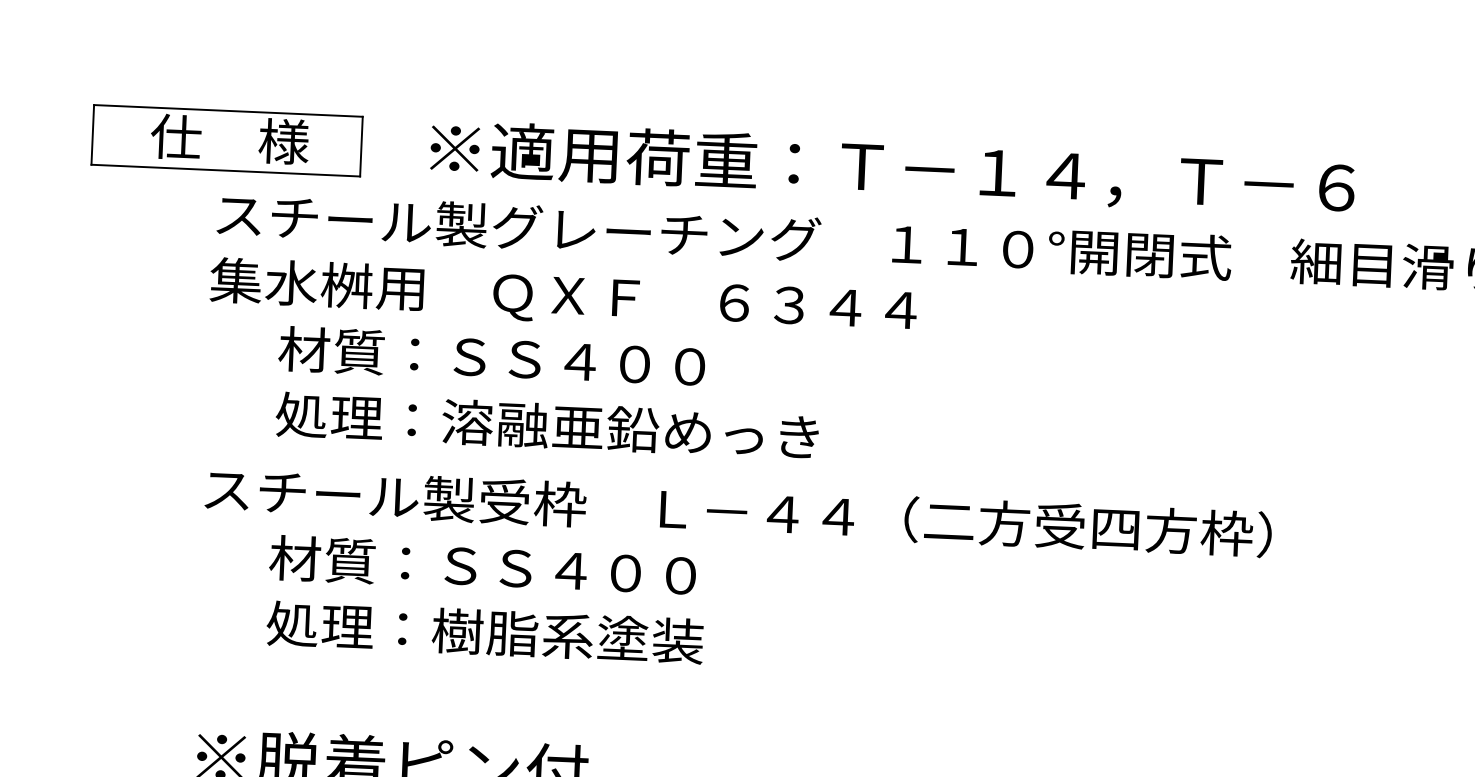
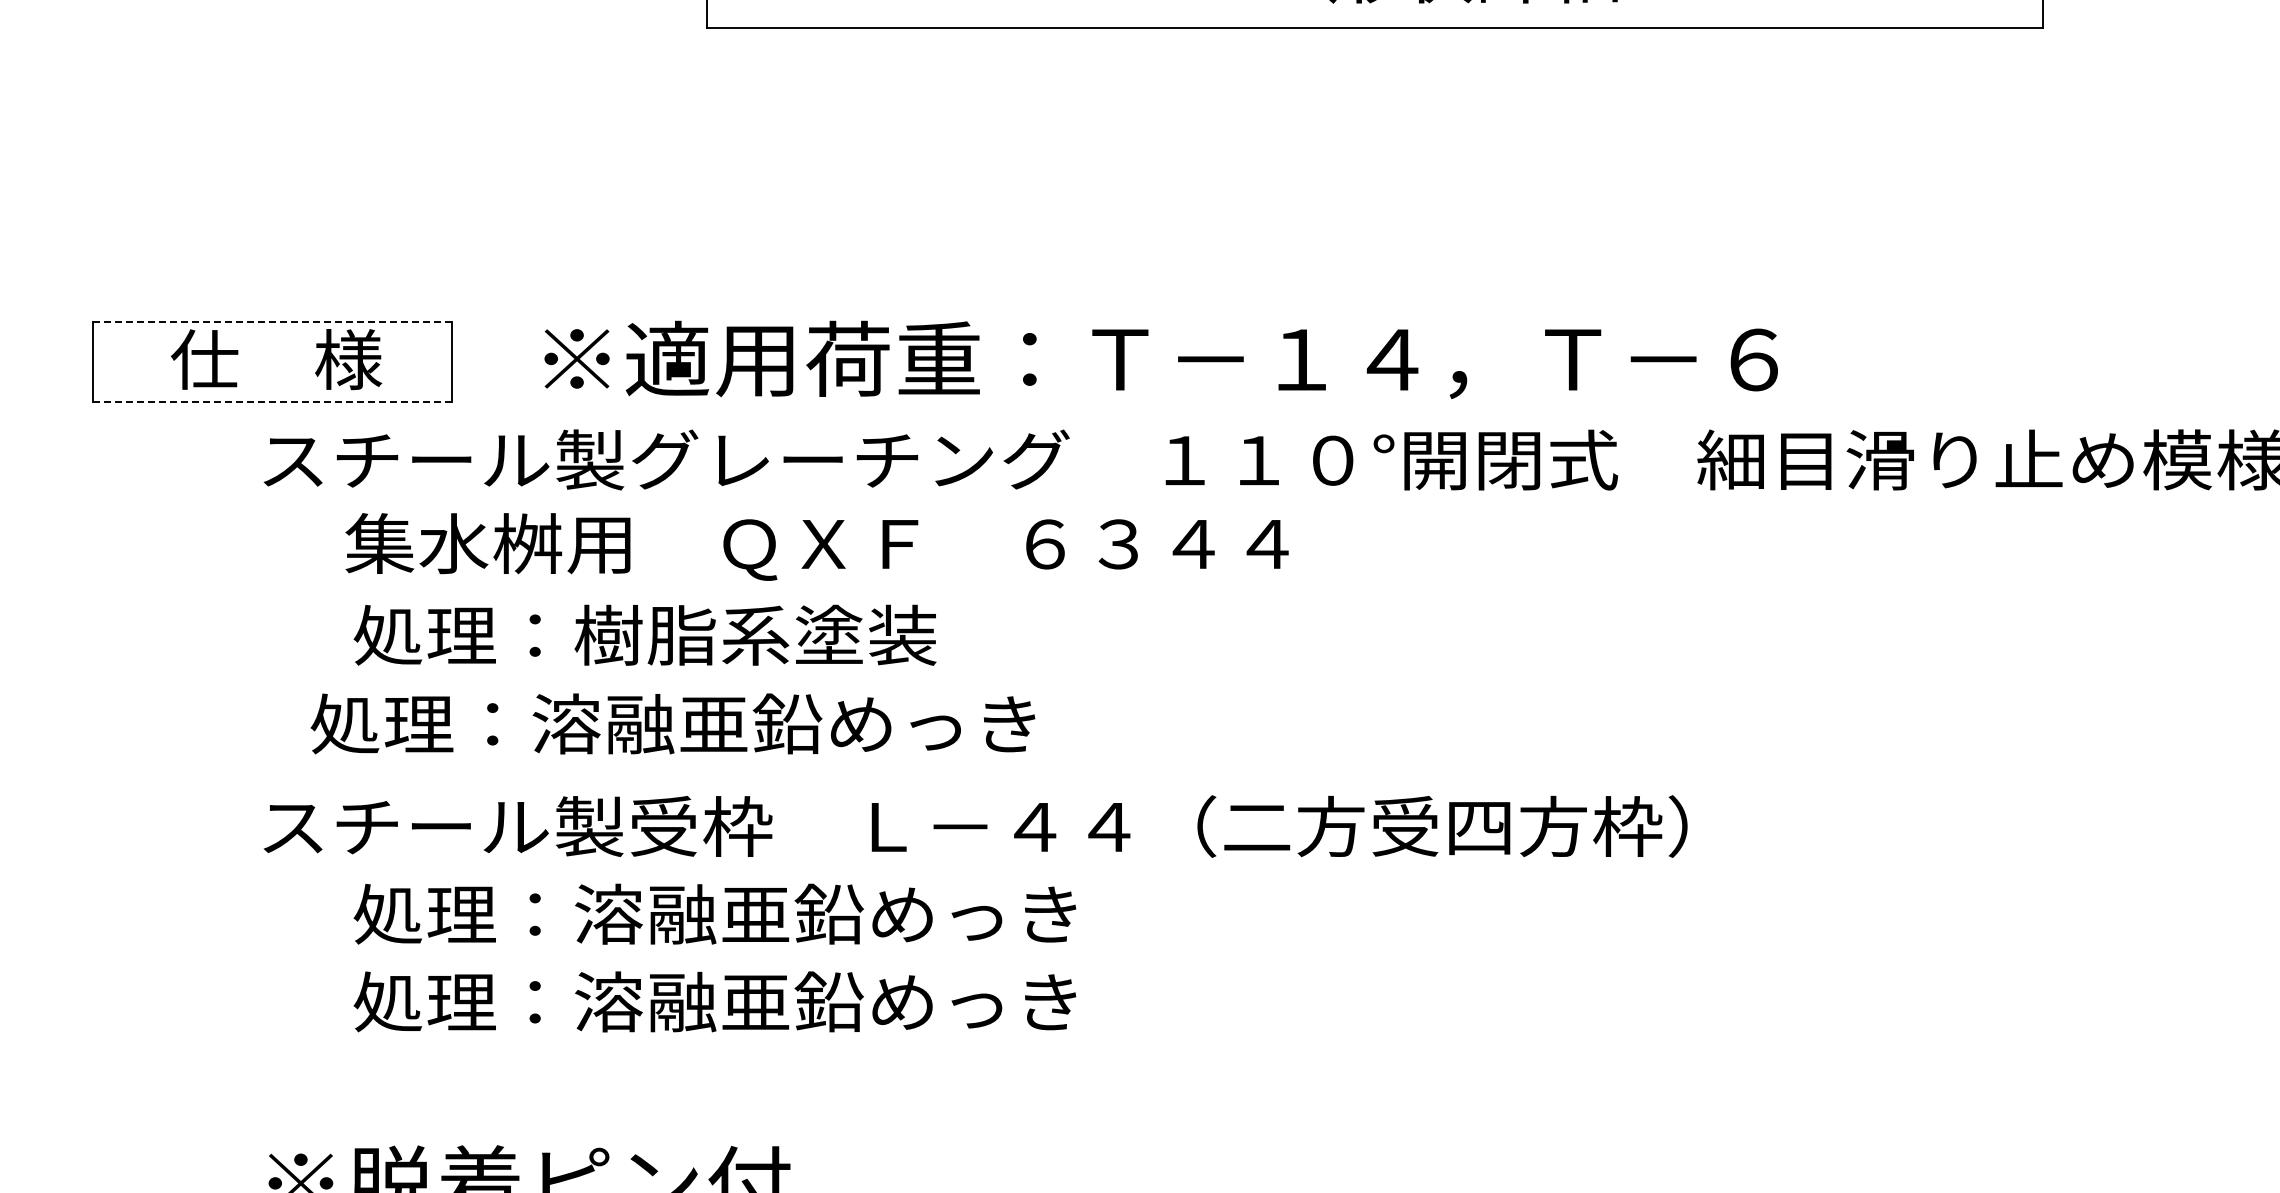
line: (228, 110) -> (273, 321), solid -> dashed
line: (225, 170) -> (272, 401), solid -> dashed
text: (563, 297) -> (816, 546), moved
text: (496, 357) -> (644, 634), 材質：ＳＳ４００ -> 処理：樹脂系塗装
text: (546, 425) -> (672, 723), moved
text: (539, 568) -> (714, 913), 材質：ＳＳ４００ -> 処理：溶融亜鉛めっき
text: (620, 638) -> (825, 1001), 処理：樹脂系塗装 -> 処理：溶融亜鉛めっき

